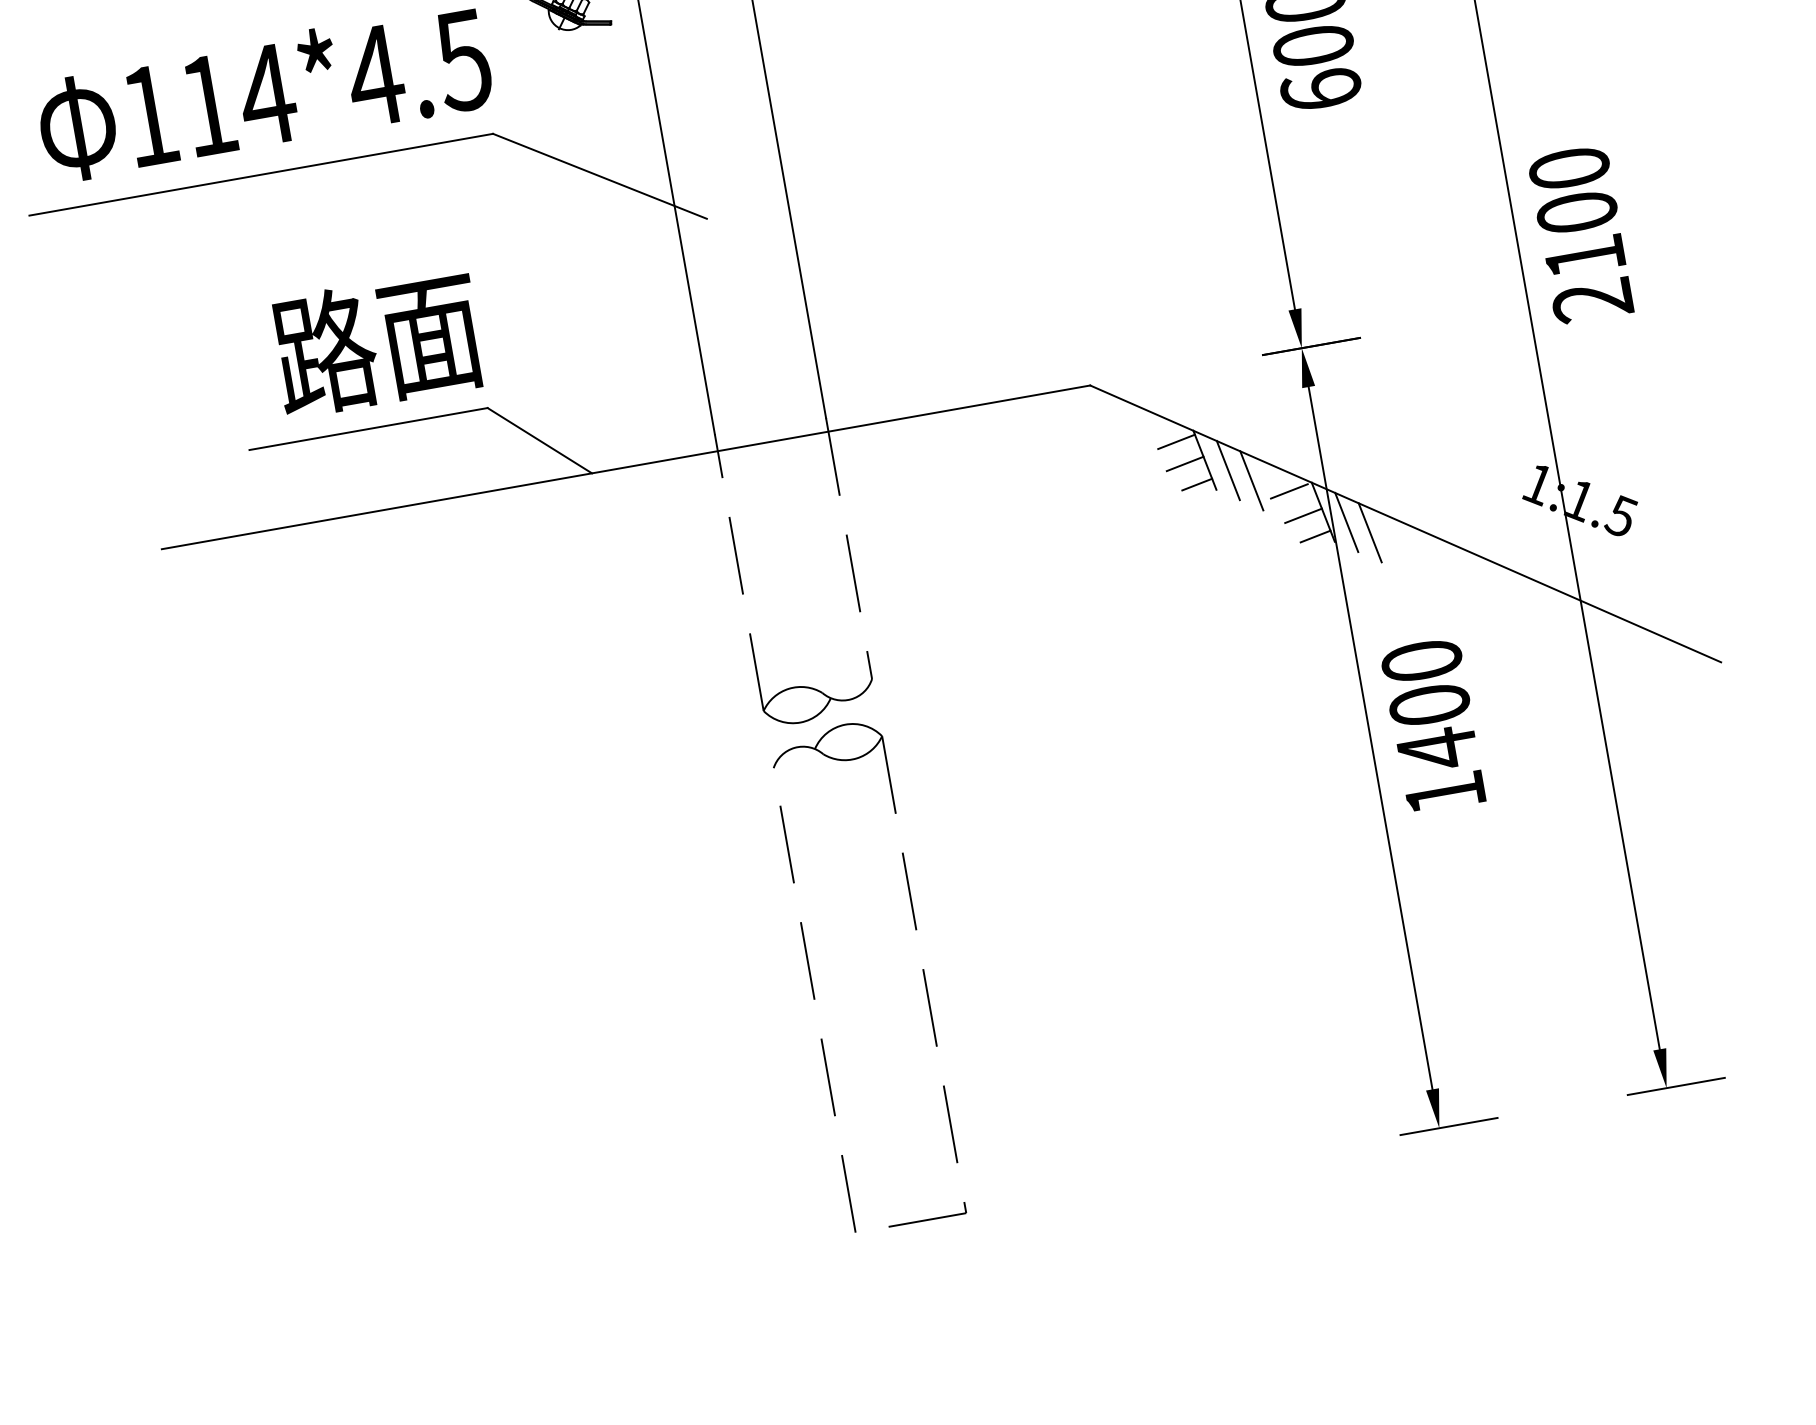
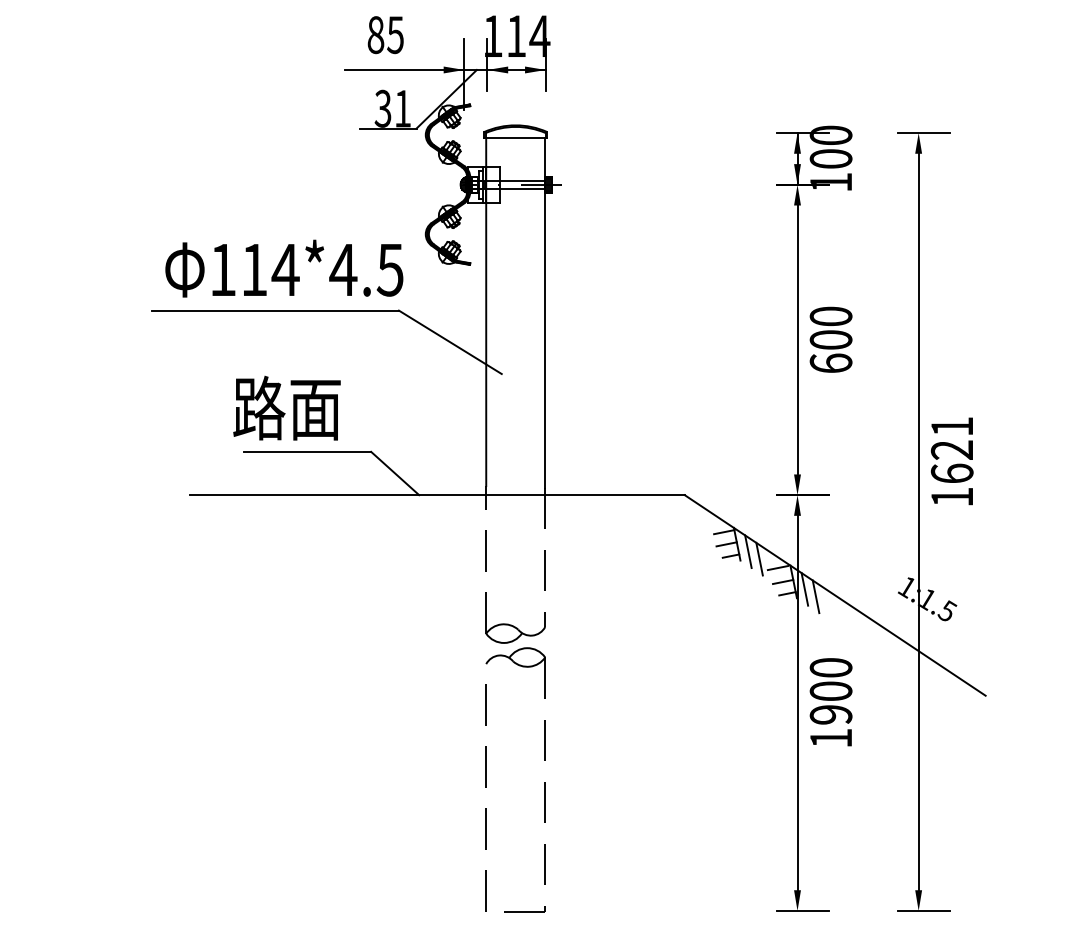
text: (1579, 234) -> (951, 461), 2100 -> 1621
text: (376, 341) -> (286, 407), moved
text: (1436, 748) -> (830, 714), 1400 -> 1900

